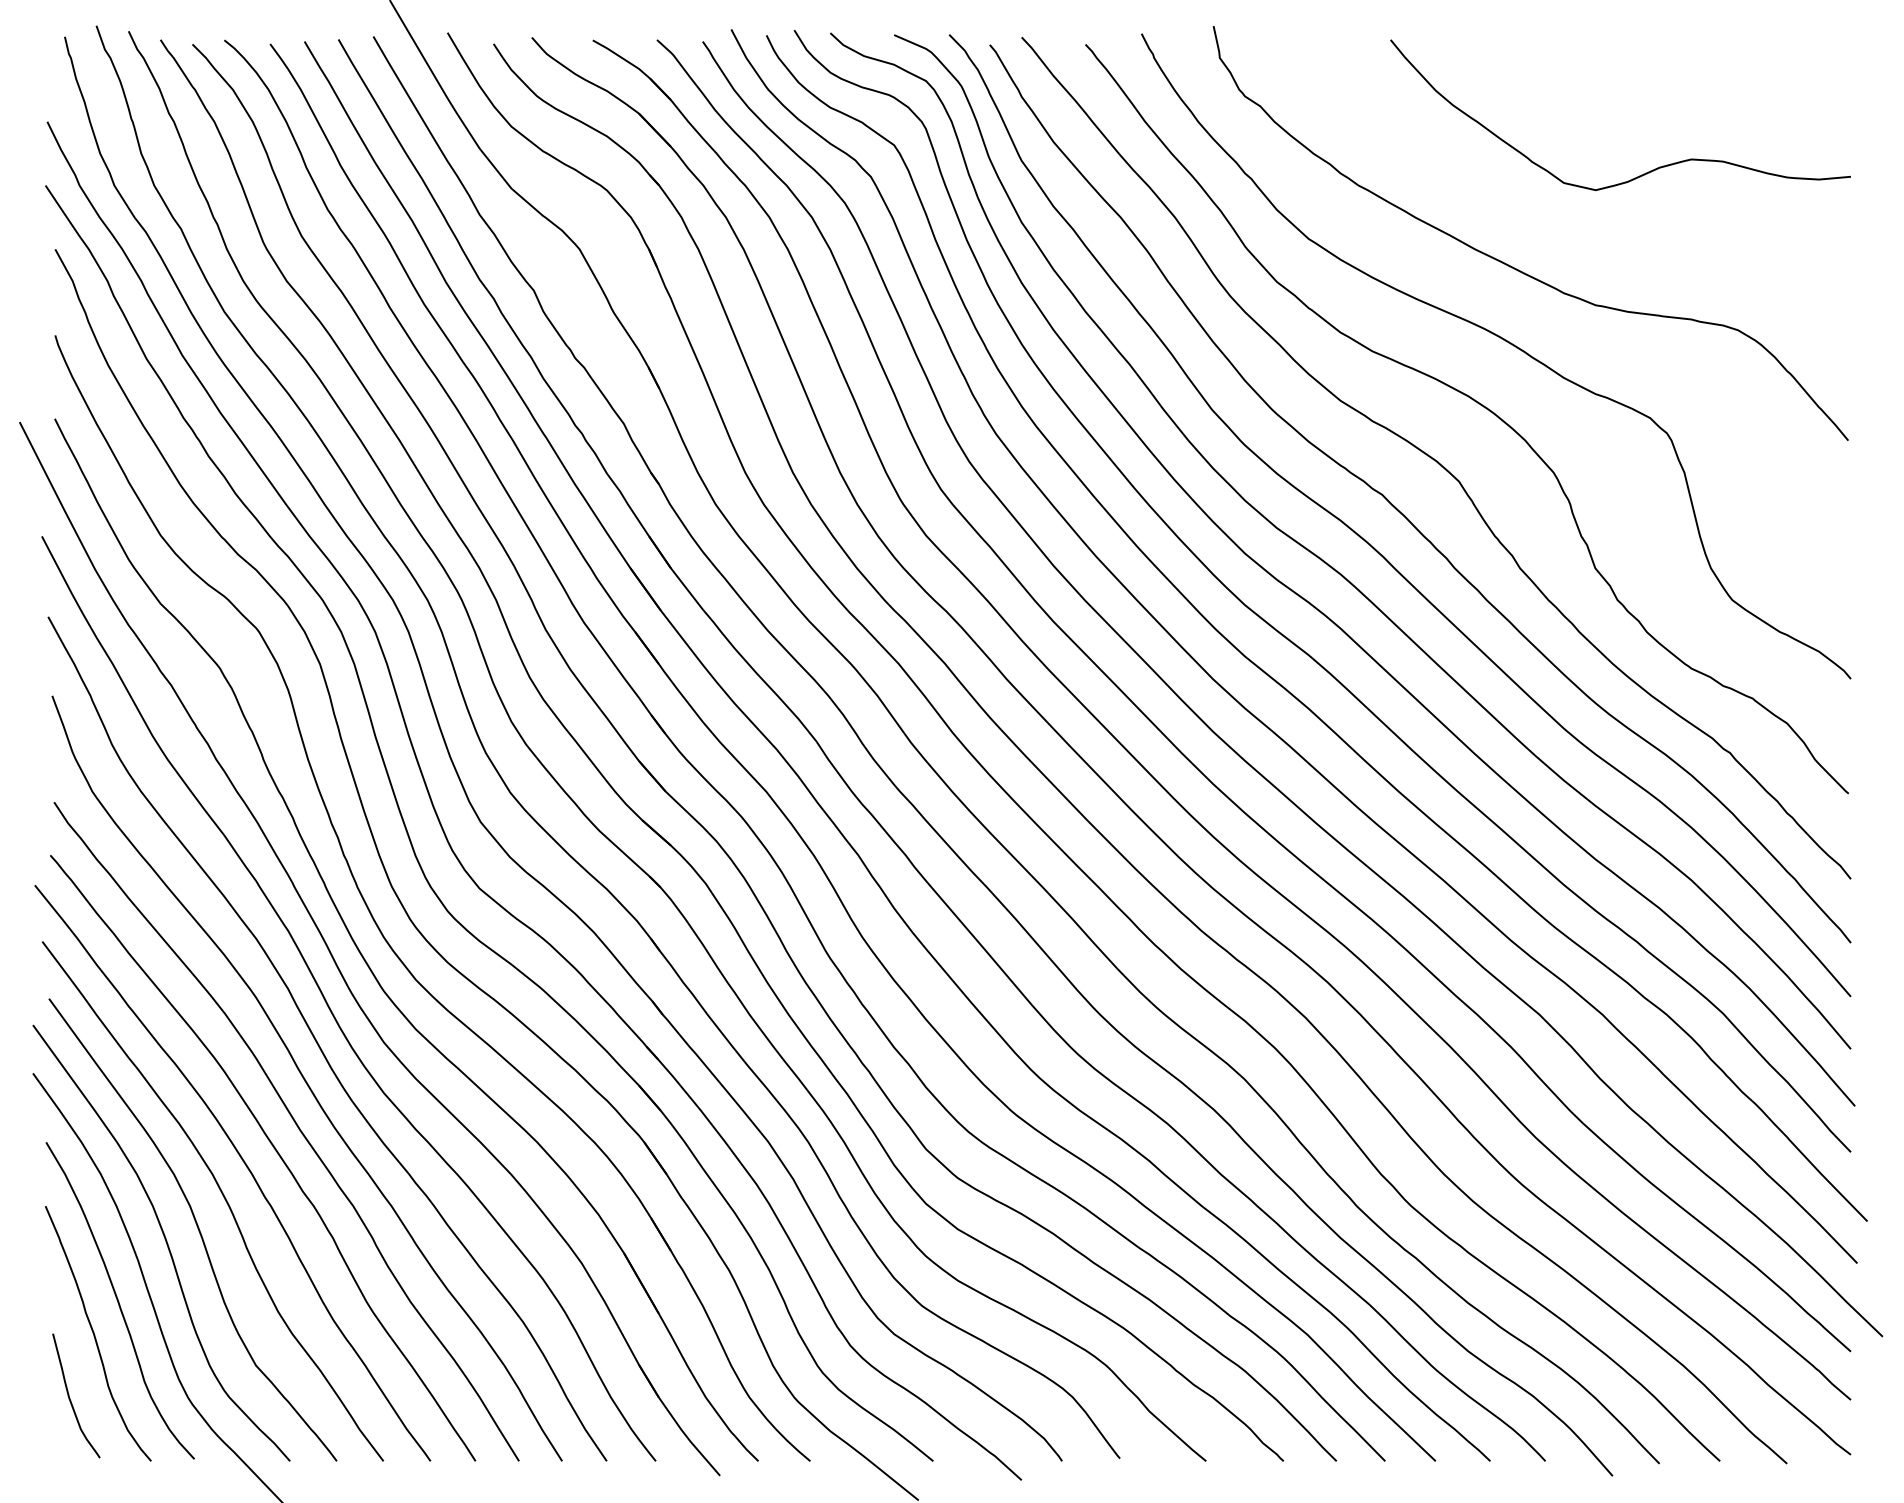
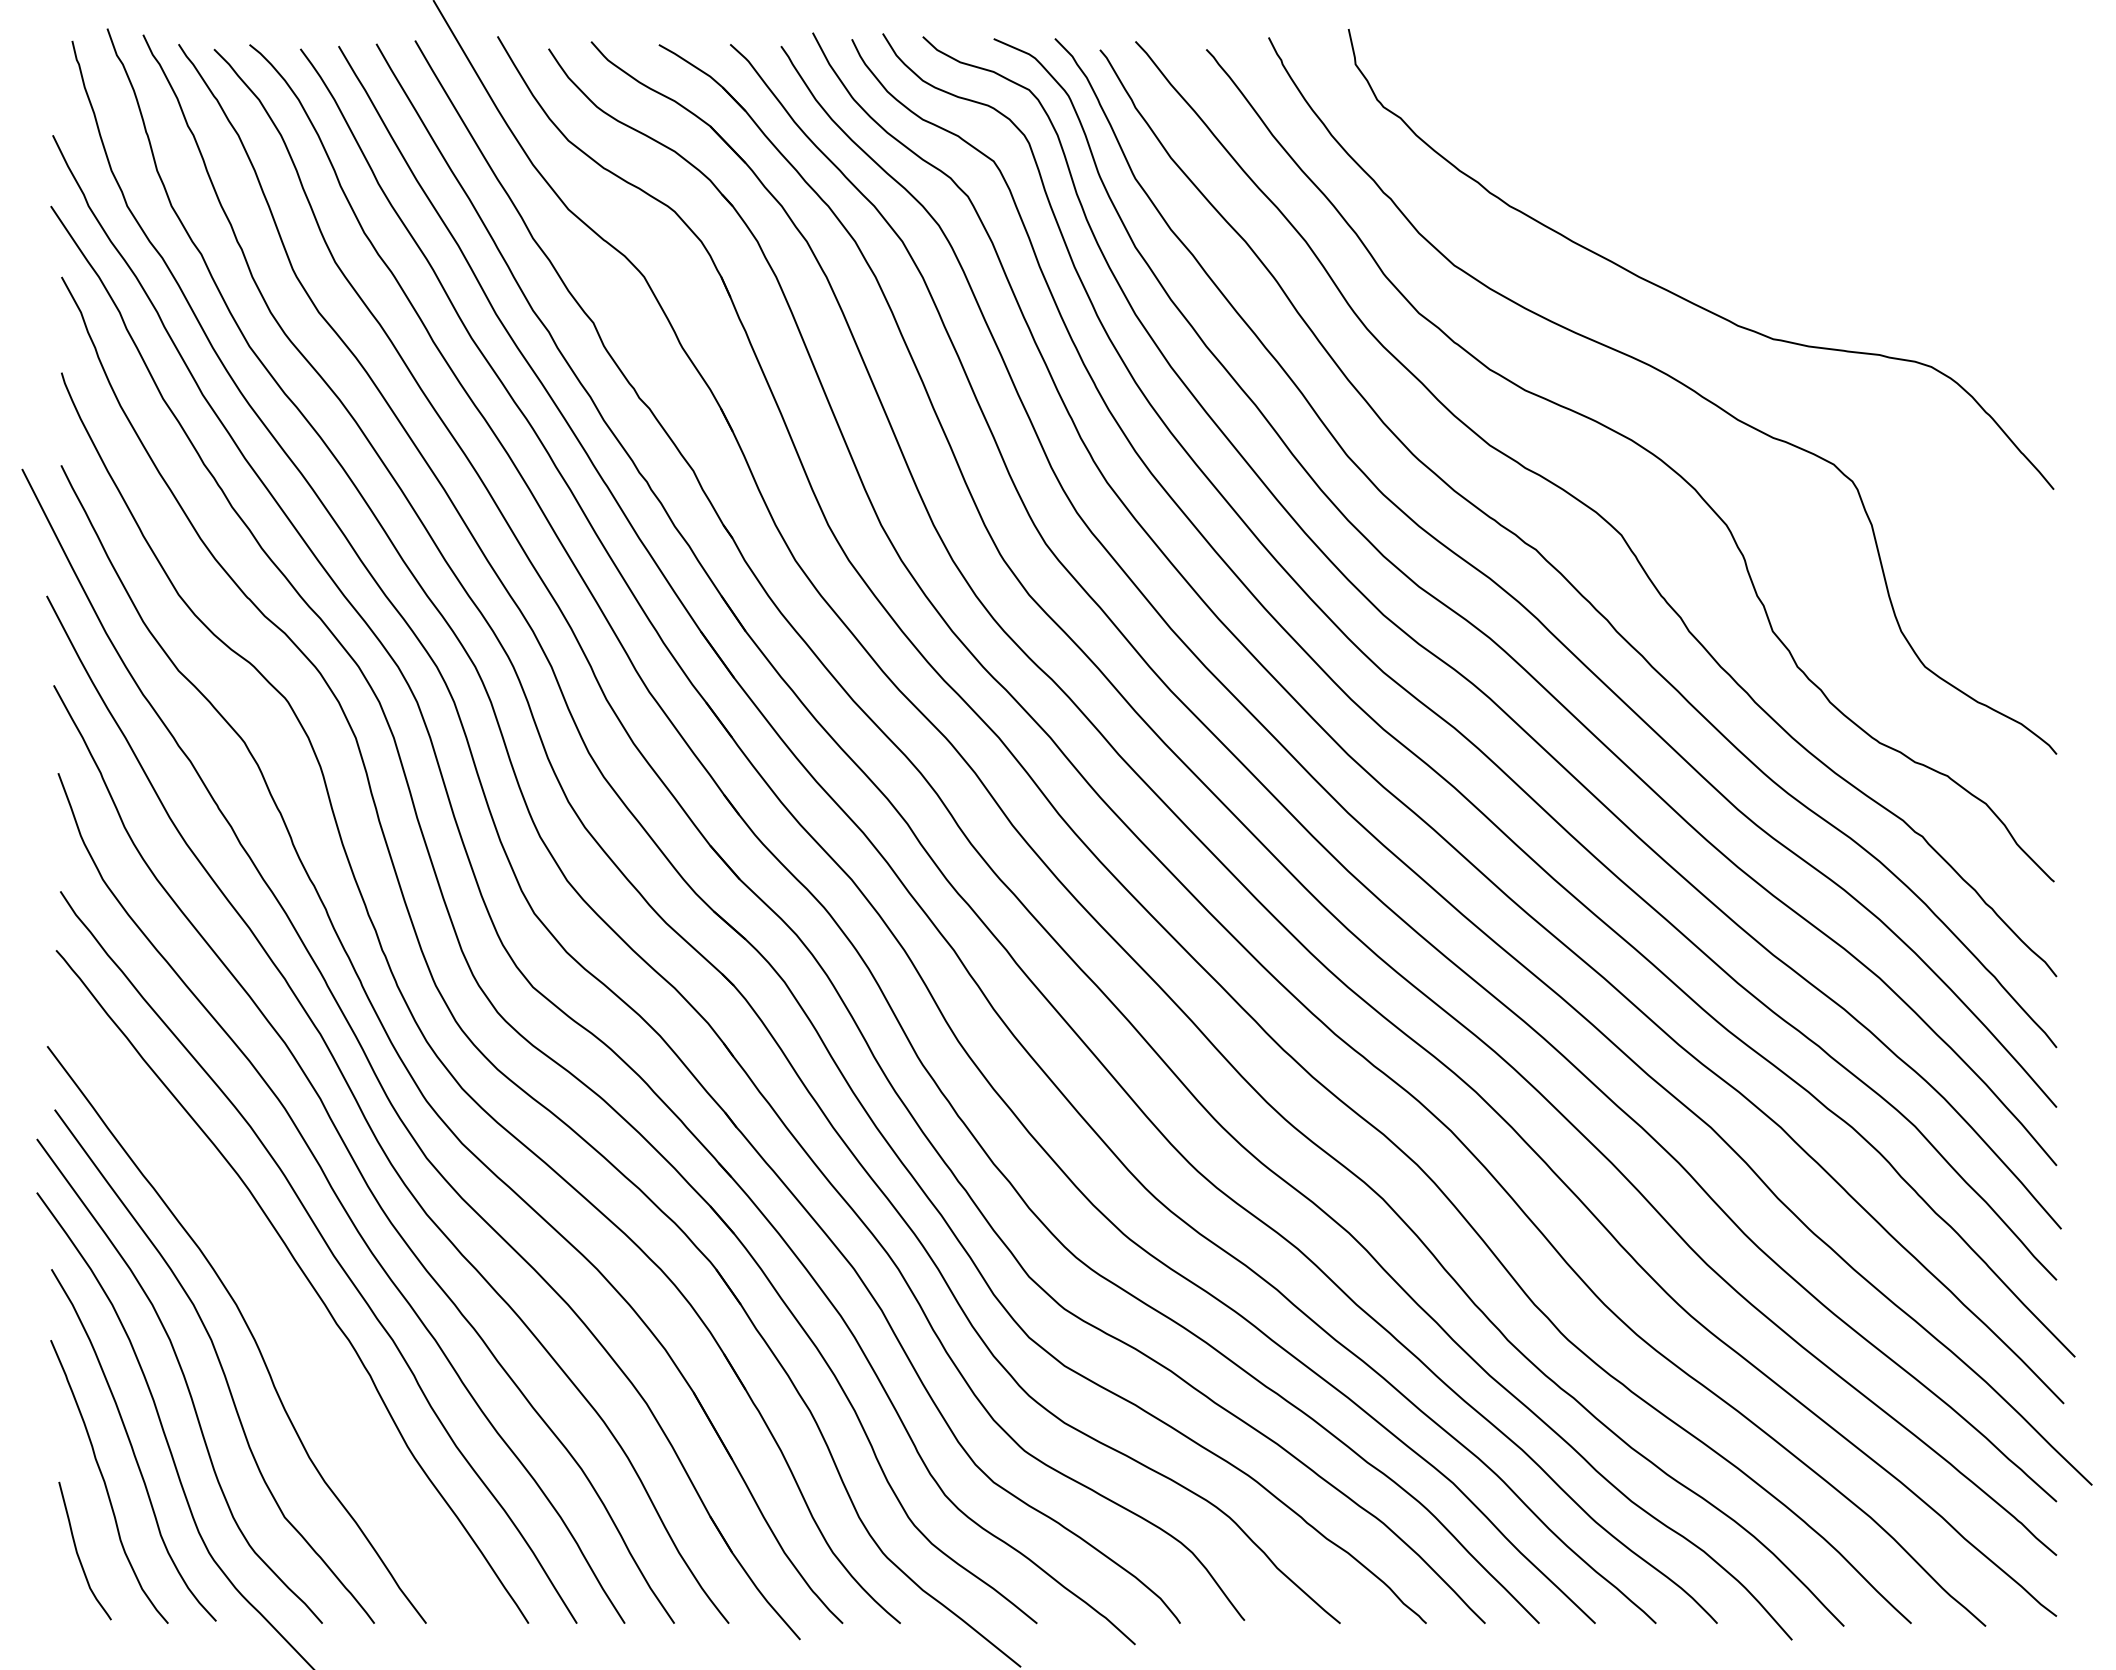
curve: (1646, 172) -> (1829, 191), removed
curve: (245, 1166) -> (273, 1296), removed

